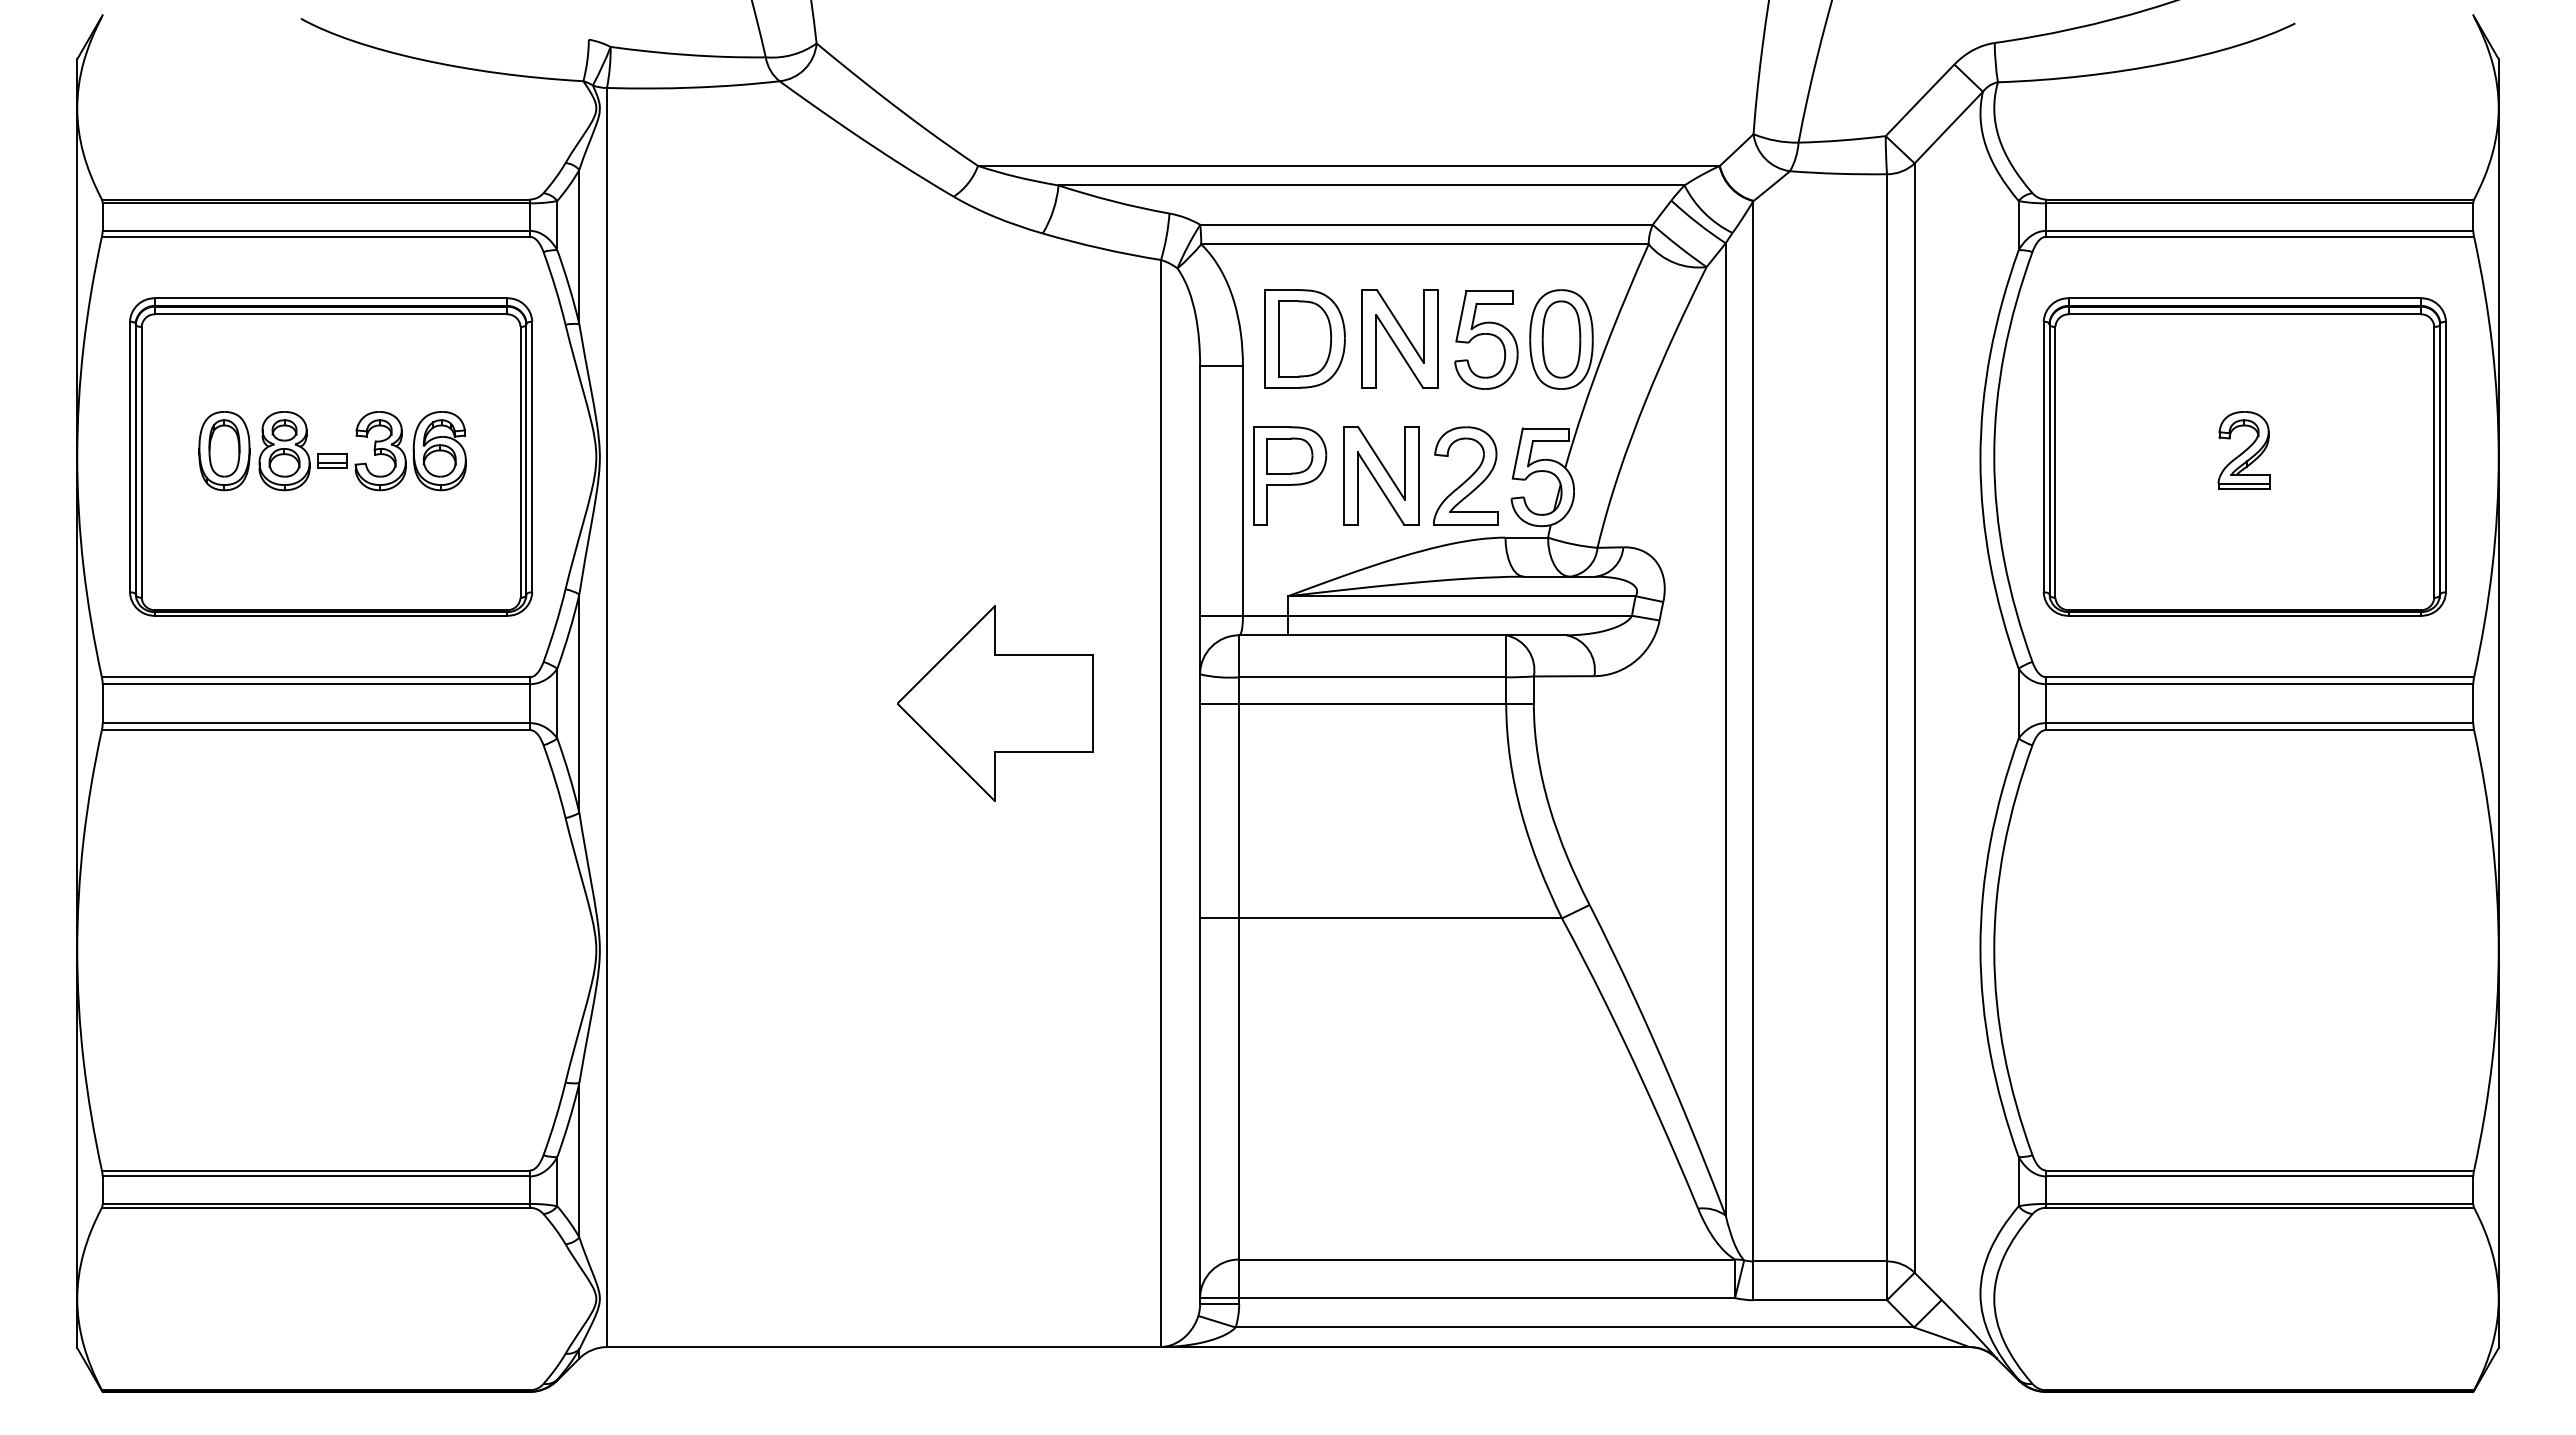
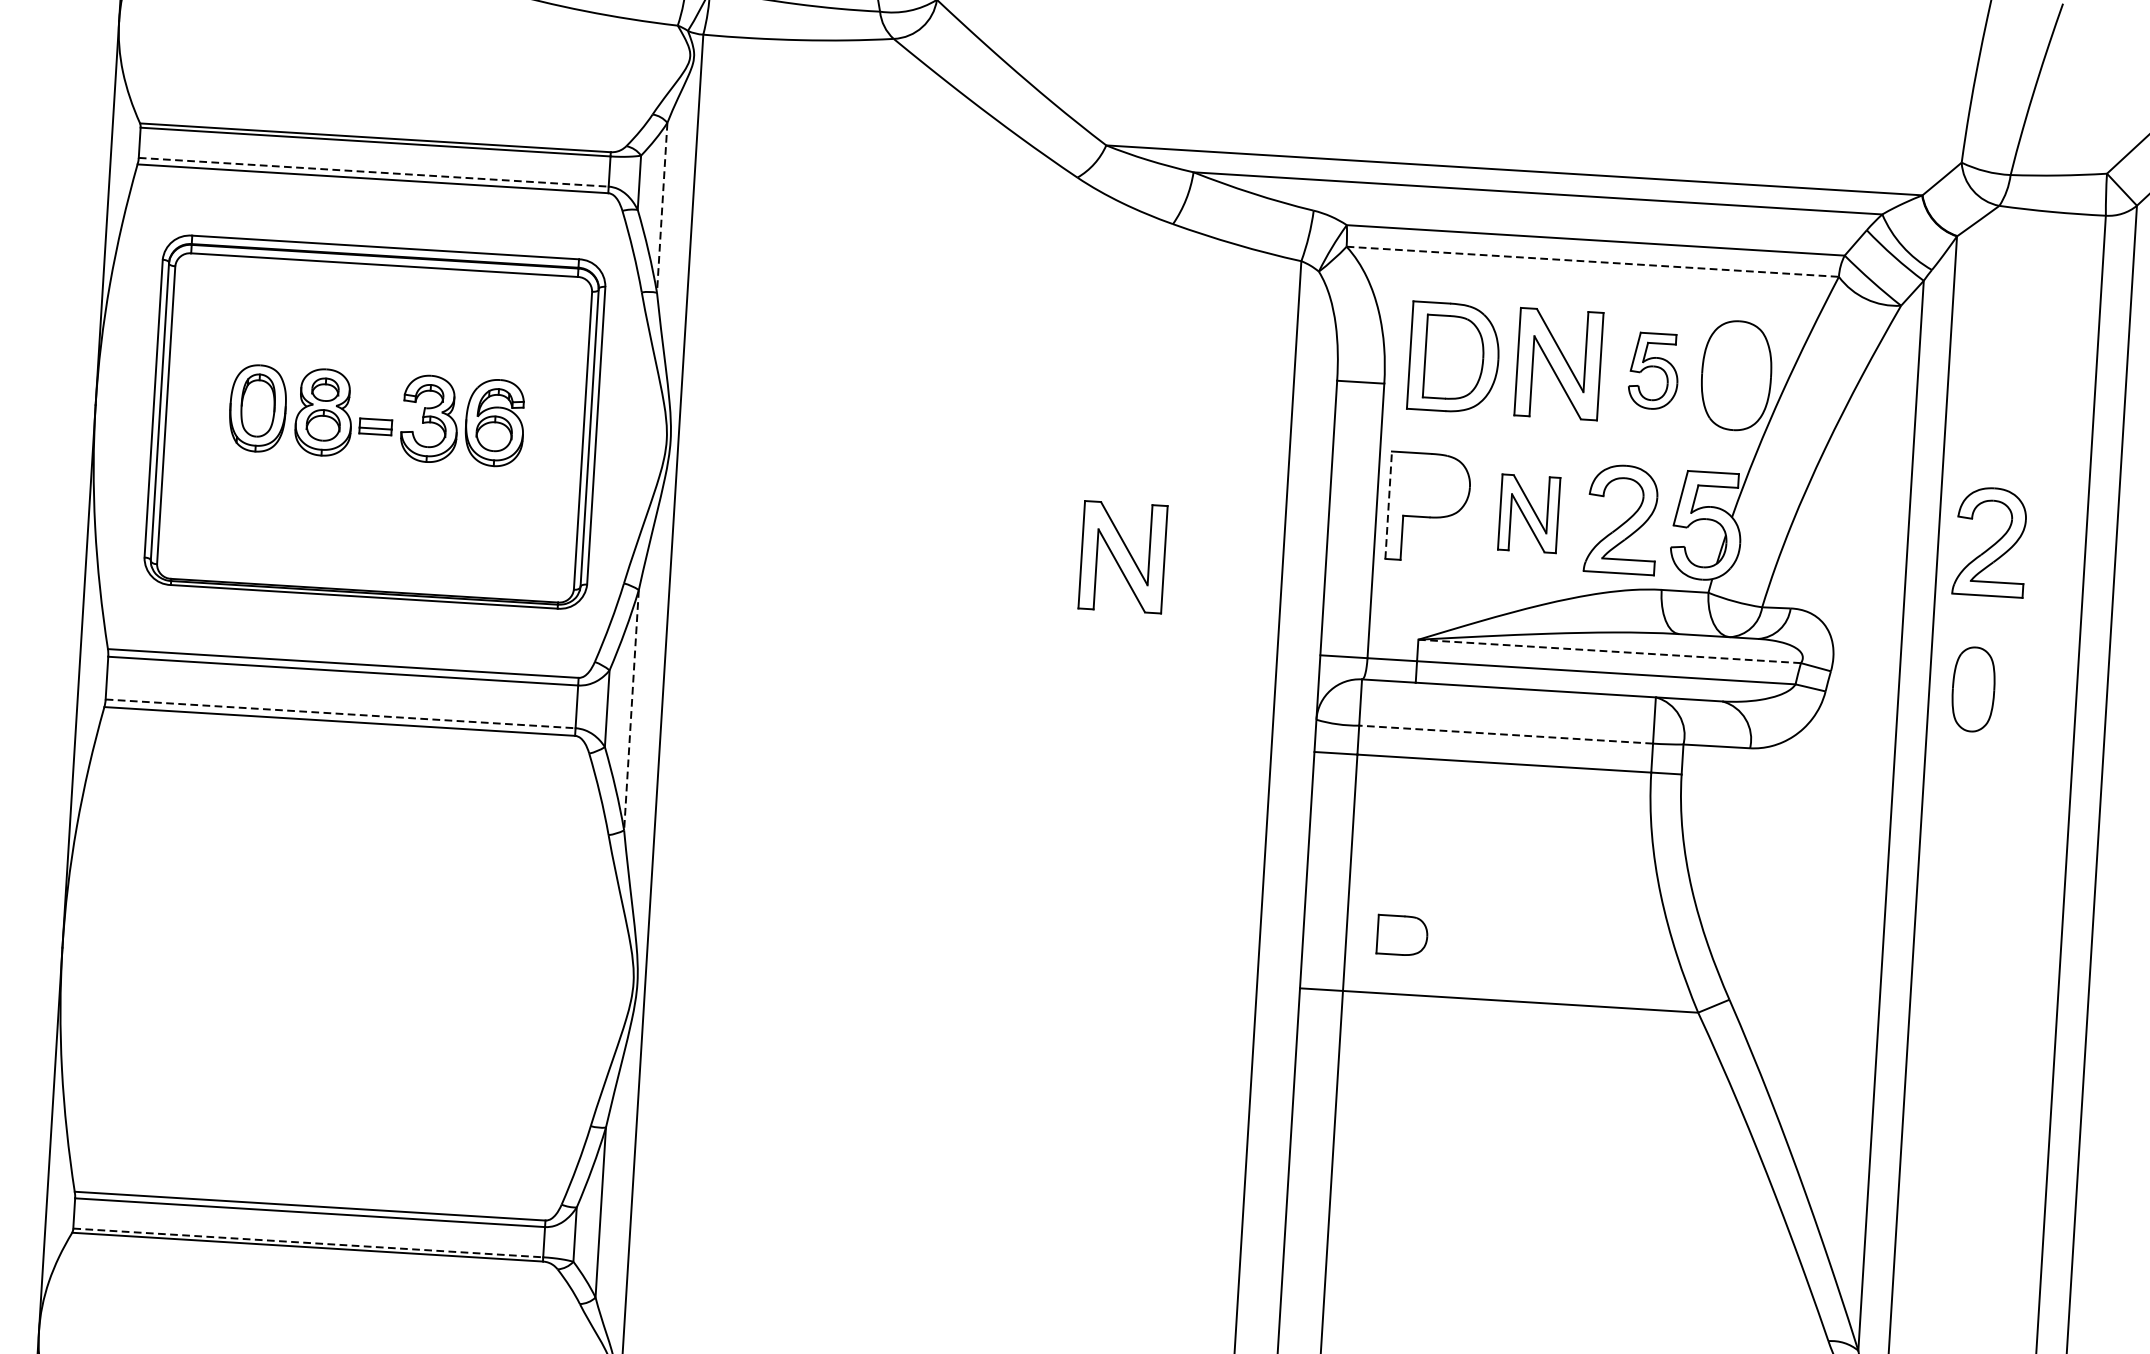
line: (316, 230) -> (374, 171), solid -> dashed
line: (1424, 244) -> (1592, 261), solid -> dashed
line: (579, 247) -> (662, 208), solid -> dashed
part: (1486, 339) -> (1654, 370), size x0.7
part: (1561, 339) -> (1973, 689), moved
part: (1289, 455) -> (1401, 934), moved
part: (1381, 475) -> (1529, 513), size x0.7
part: (1800, 475) -> (1990, 541), added
line: (1253, 476) -> (1388, 505), solid -> dashed
part: (1015, 537) -> (1122, 556), added
line: (1461, 596) -> (1609, 651), solid -> dashed
line: (1372, 677) -> (1505, 734), solid -> dashed
part: (995, 703) -> (1089, 738), removed
line: (579, 704) -> (631, 711), solid -> dashed
line: (316, 723) -> (340, 714), solid -> dashed
line: (316, 1203) -> (308, 1242), solid -> dashed

